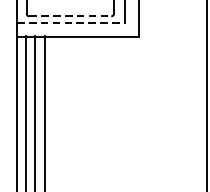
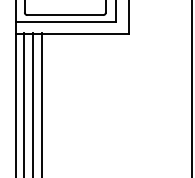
line: (70, 16) -> (65, 15), dashed -> solid
line: (71, 23) -> (66, 21), dashed -> solid

